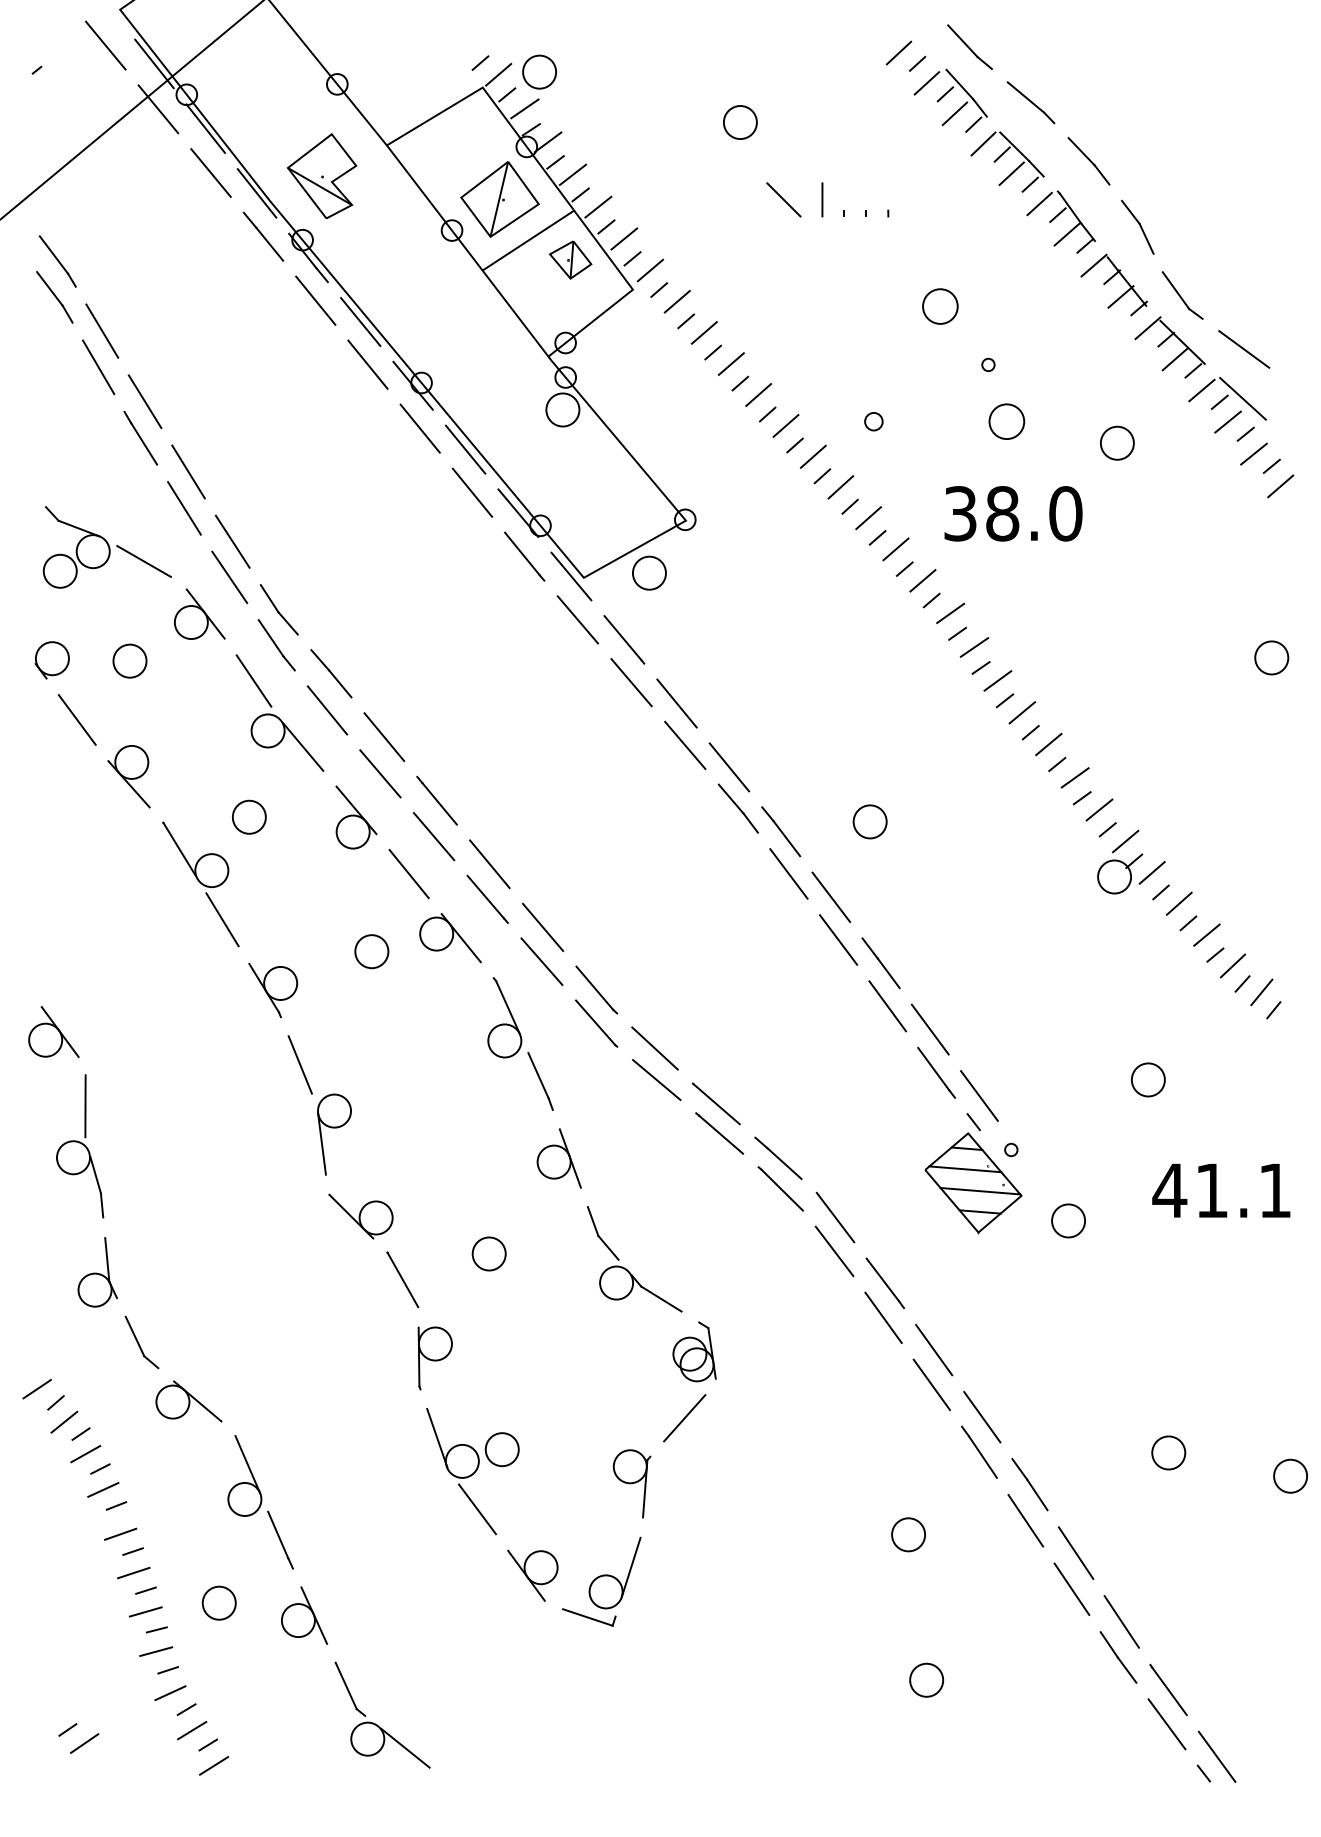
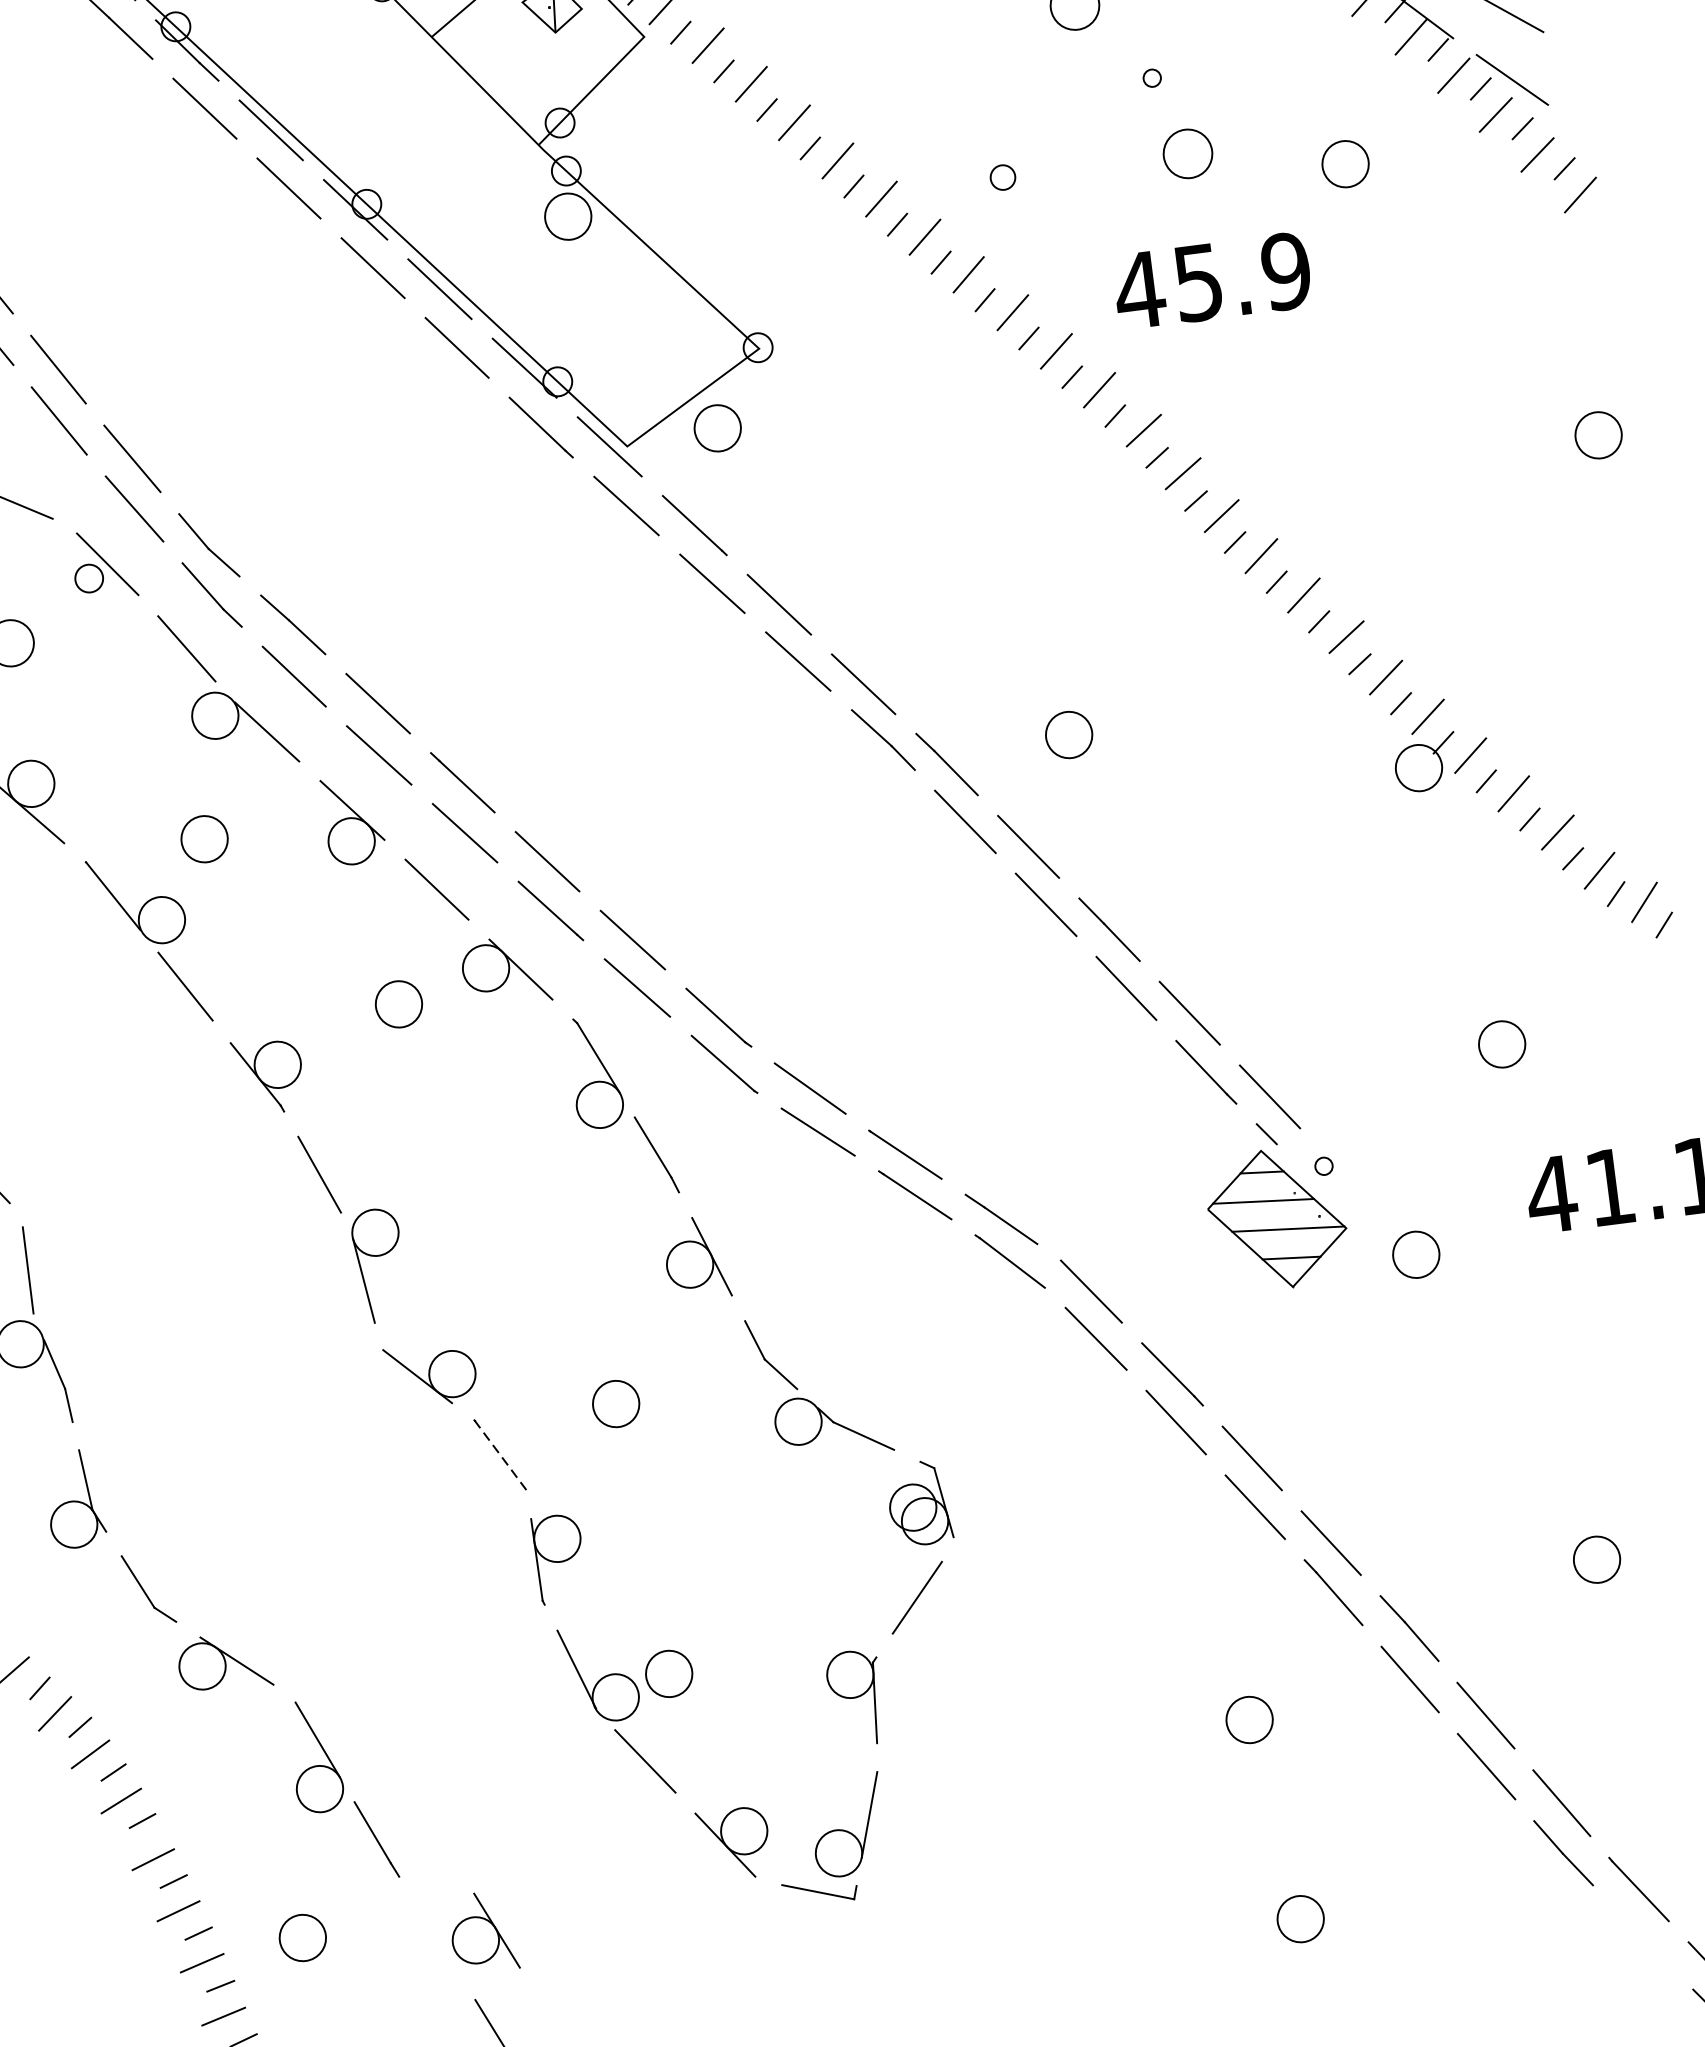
text: (1012, 513) -> (1212, 280), 38.0 -> 45.9
circle: (190, 622) -> (88, 578), size x0.6
line: (403, 1280) -> (501, 1456), solid -> dashed
part: (304, 1615) -> (483, 1932), moved
line: (1166, 1724) -> (1642, 1937), removed

